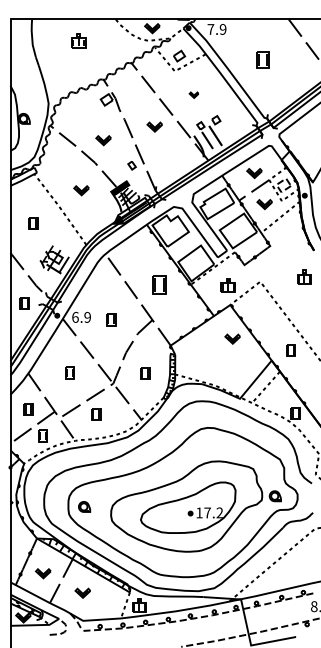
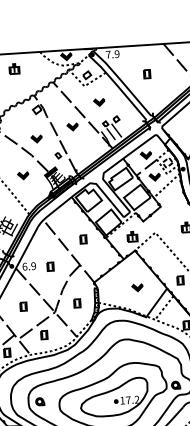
part: (263, 59) -> (147, 73), size x0.71
part: (193, 94) -> (98, 102), size x1.67
part: (159, 284) -> (83, 239), size x0.62
part: (232, 338) -> (137, 287), moved

